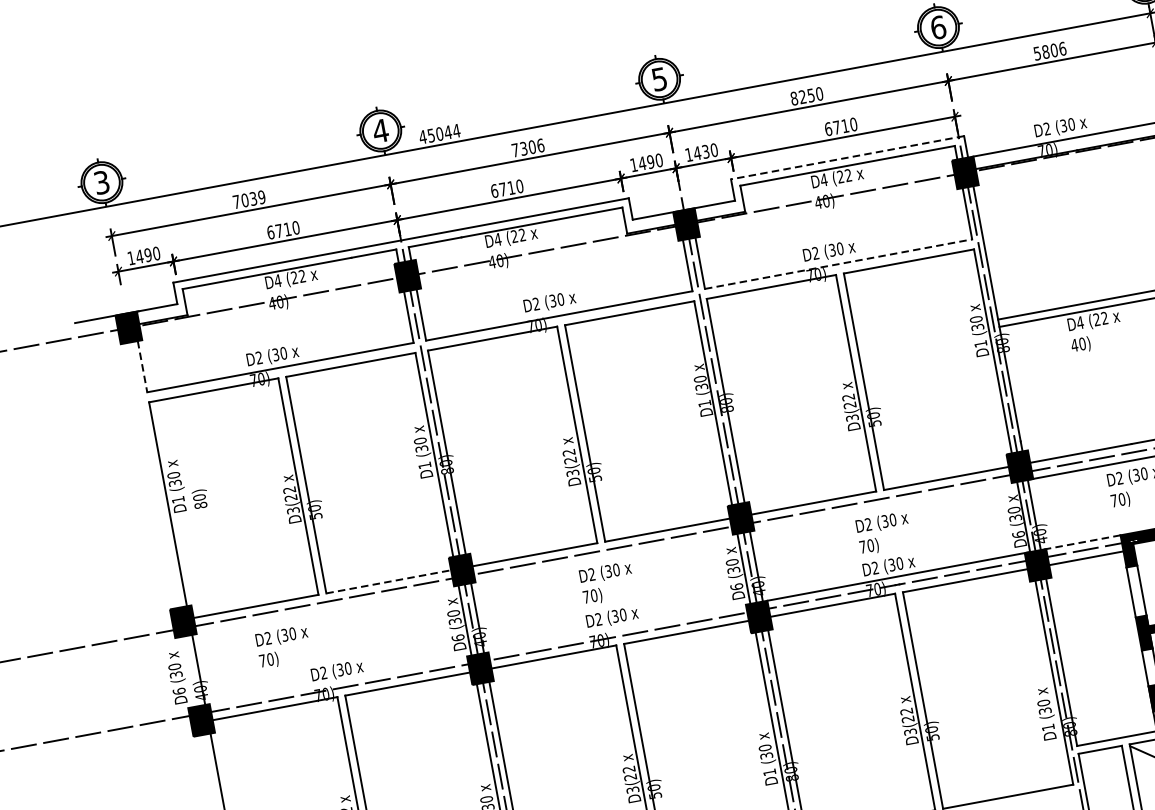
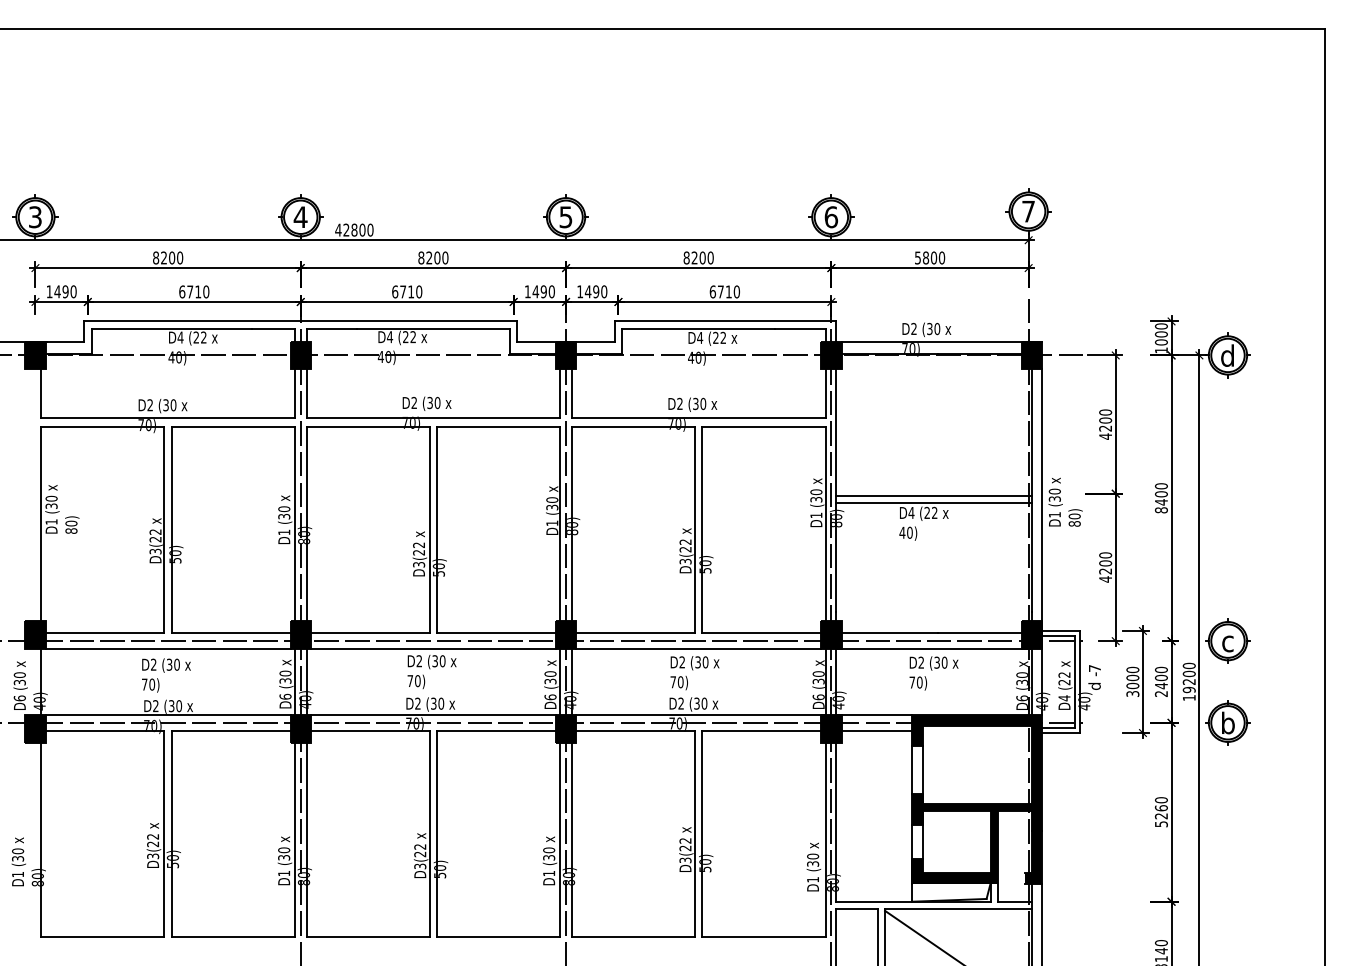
text: (1063, 48) -> (942, 257), 5806 -> 5800
text: (810, 95) -> (702, 257), 8250 -> 8200
text: (443, 132) -> (358, 229), 45044 -> 42800
text: (528, 147) -> (433, 257), 7306 -> 8200
text: (706, 151) -> (596, 291), 1430 -> 1490
line: (847, 157) -> (725, 321), dashed -> solid
text: (248, 199) -> (167, 257), 7039 -> 8200
line: (838, 263) -> (699, 417), dashed -> solid
line: (142, 366) -> (41, 393), dashed -> solid
line: (882, 506) -> (698, 648), added
line: (1080, 542) -> (874, 715), dashed -> solid
line: (603, 558) -> (432, 648), added
line: (389, 581) -> (231, 633), dashed -> solid
line: (324, 610) -> (167, 648), added
line: (616, 628) -> (432, 715), added
text: (283, 647) -> (166, 675), moved
line: (337, 680) -> (167, 715), added

